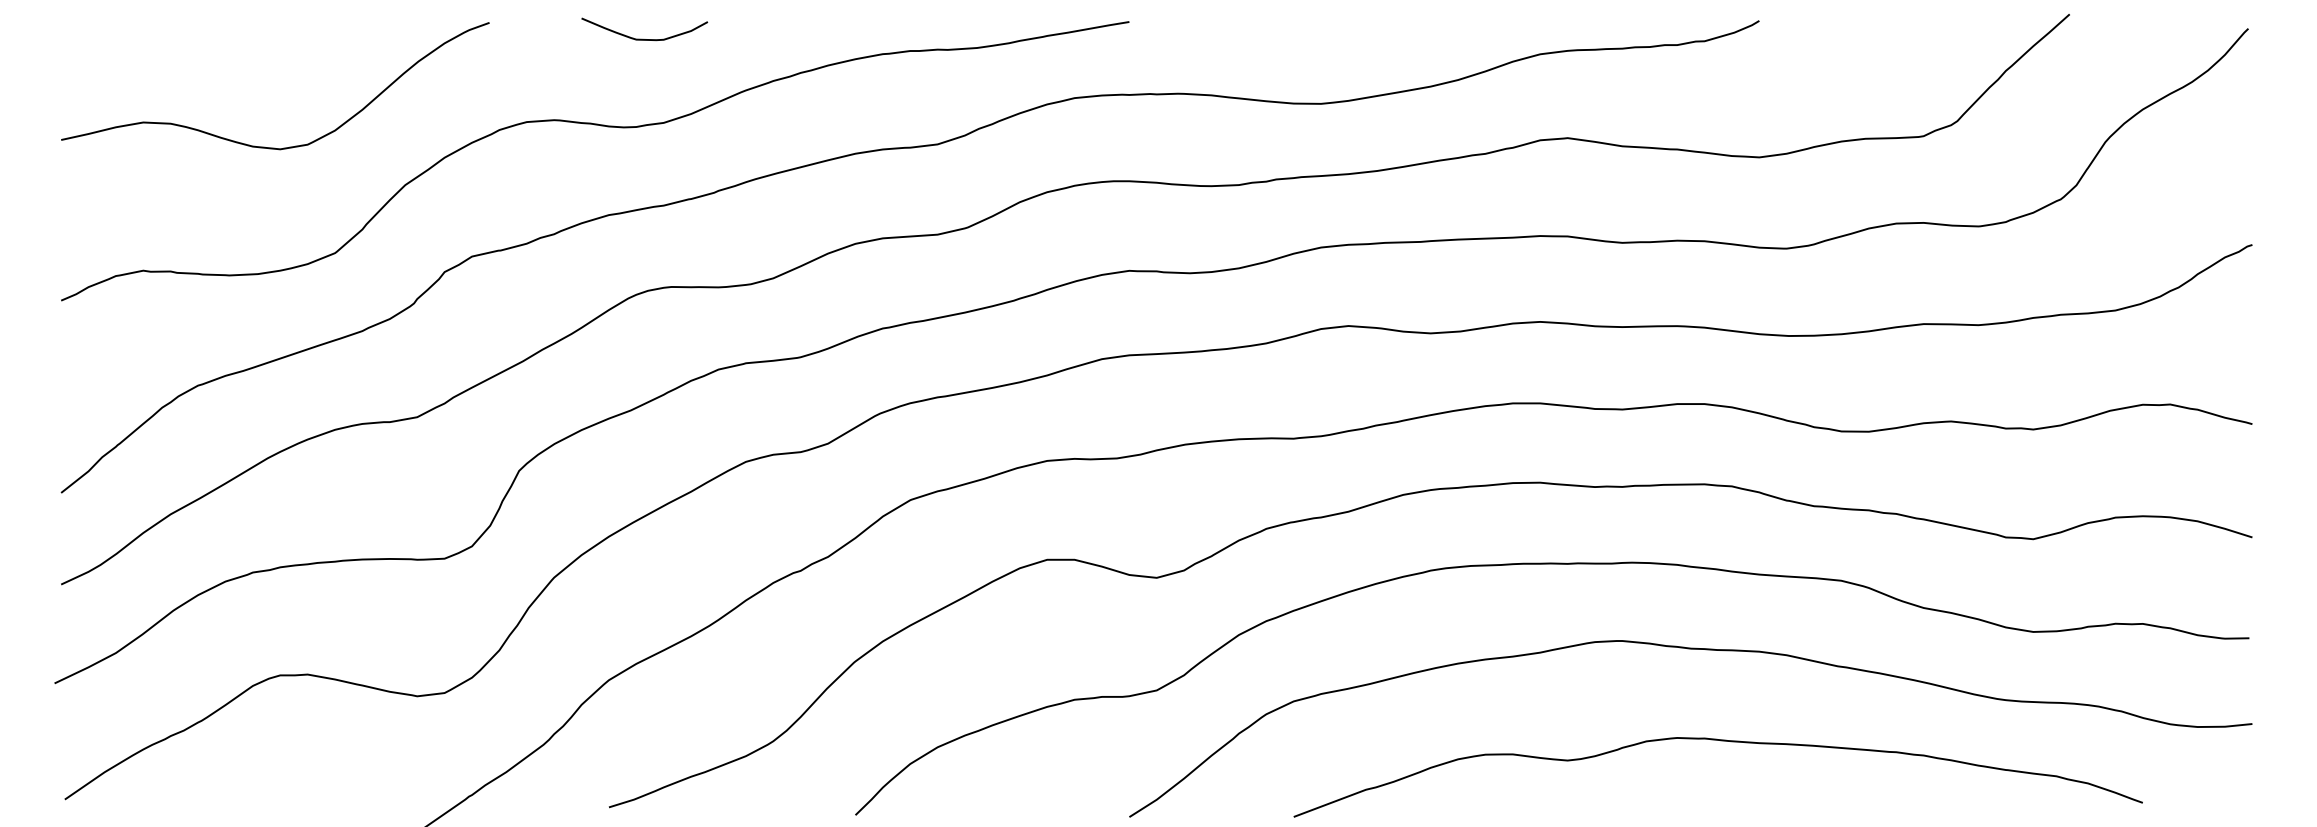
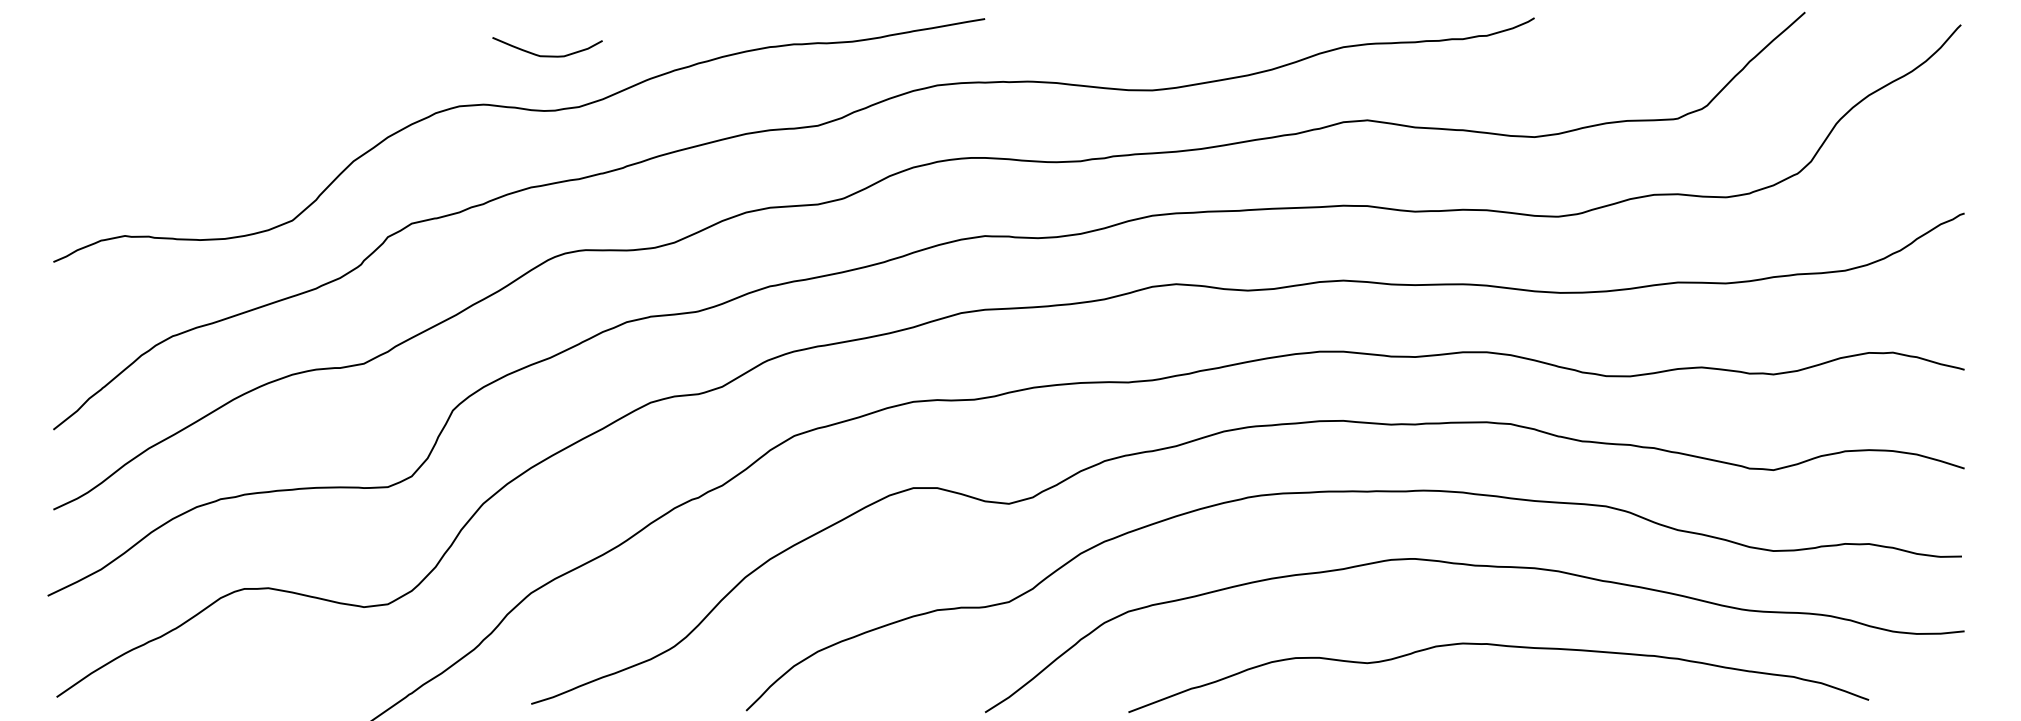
curve: (643, 38) -> (546, 55), moved
curve: (264, 146) -> (230, 127), removed

